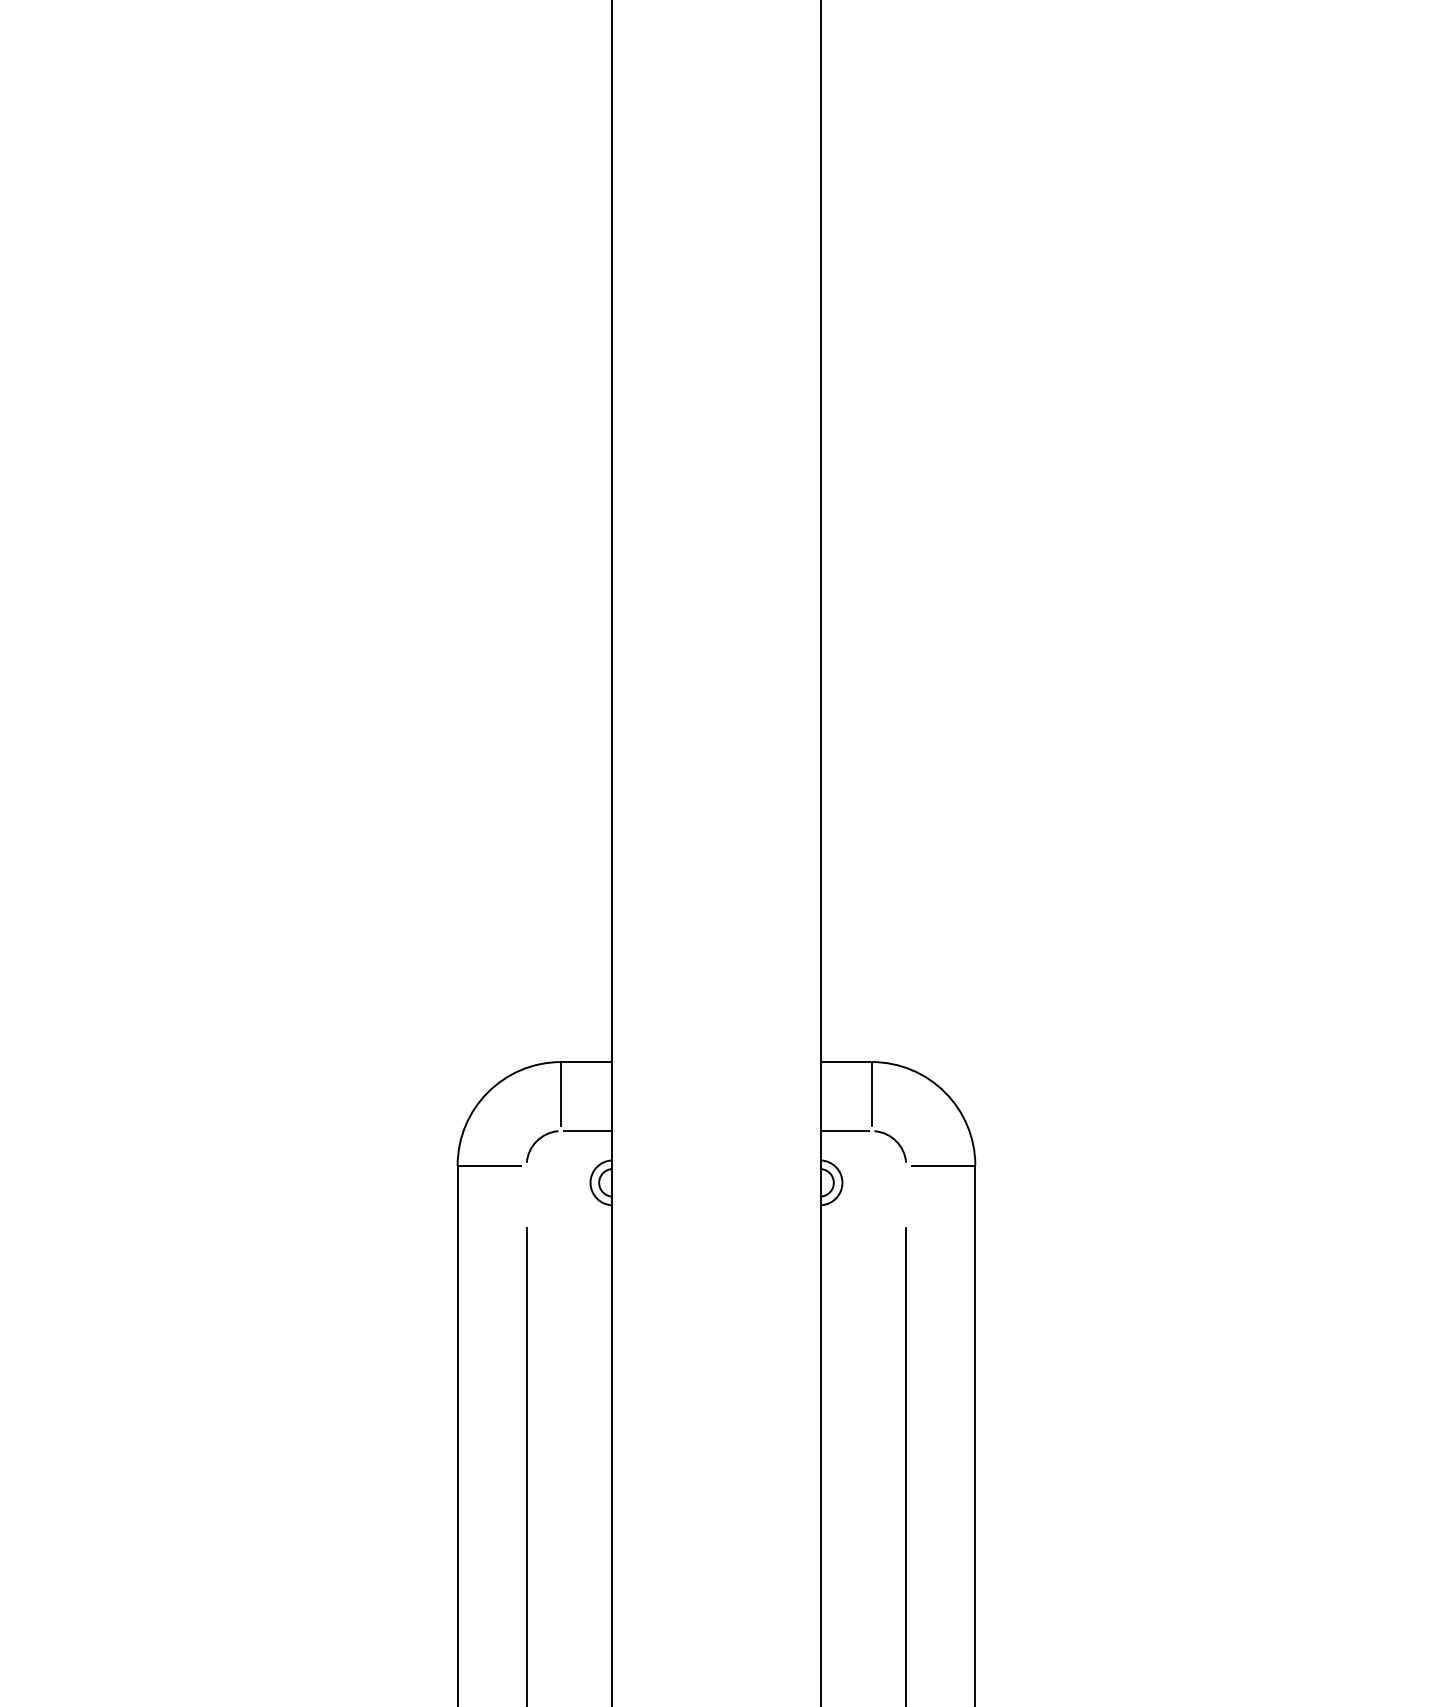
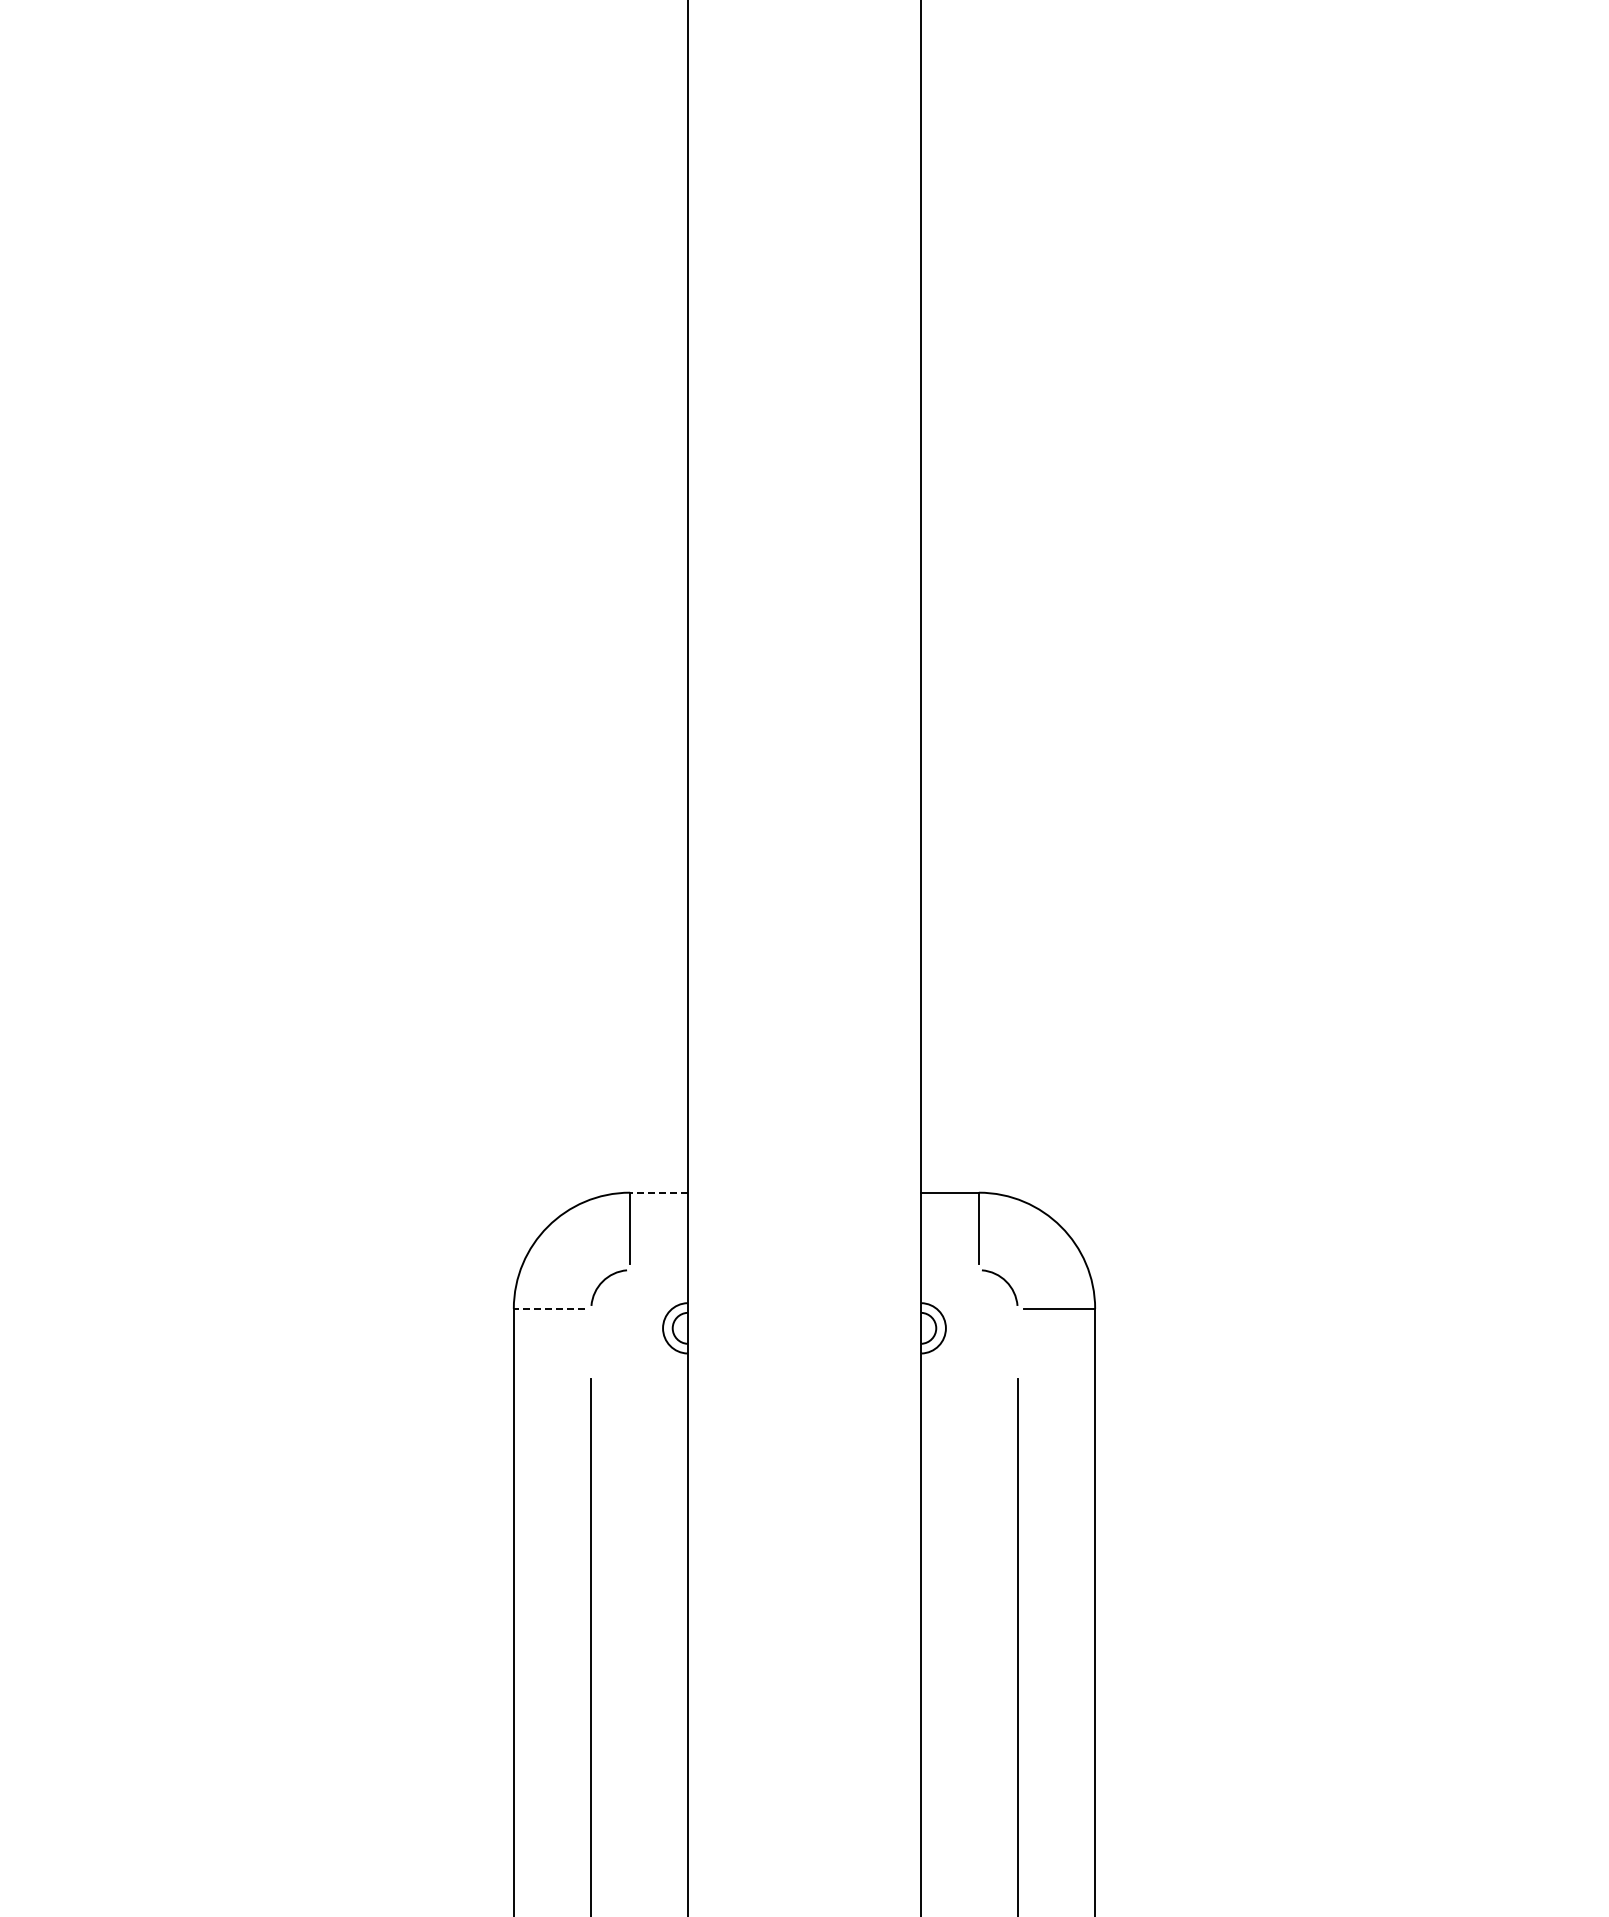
line: (586, 1061) -> (658, 1192), solid -> dashed
line: (586, 1131) -> (658, 1270), removed
line: (846, 1131) -> (950, 1270), removed
line: (489, 1165) -> (549, 1308), solid -> dashed

